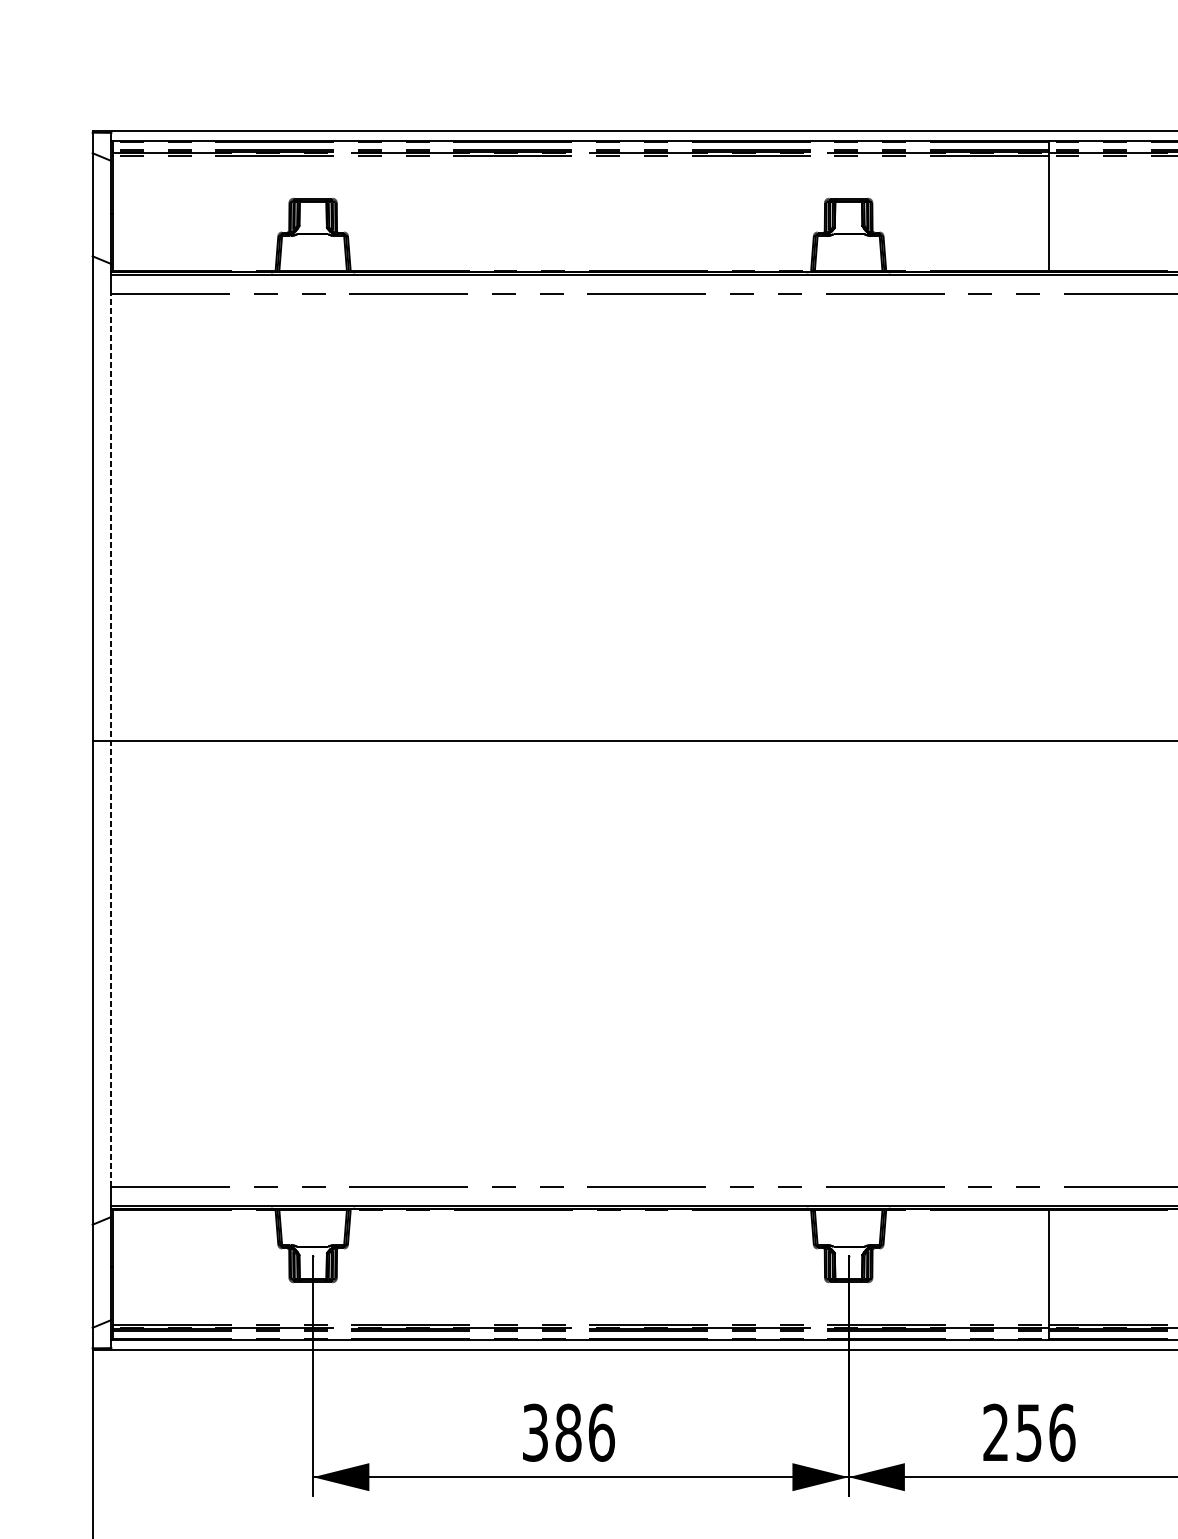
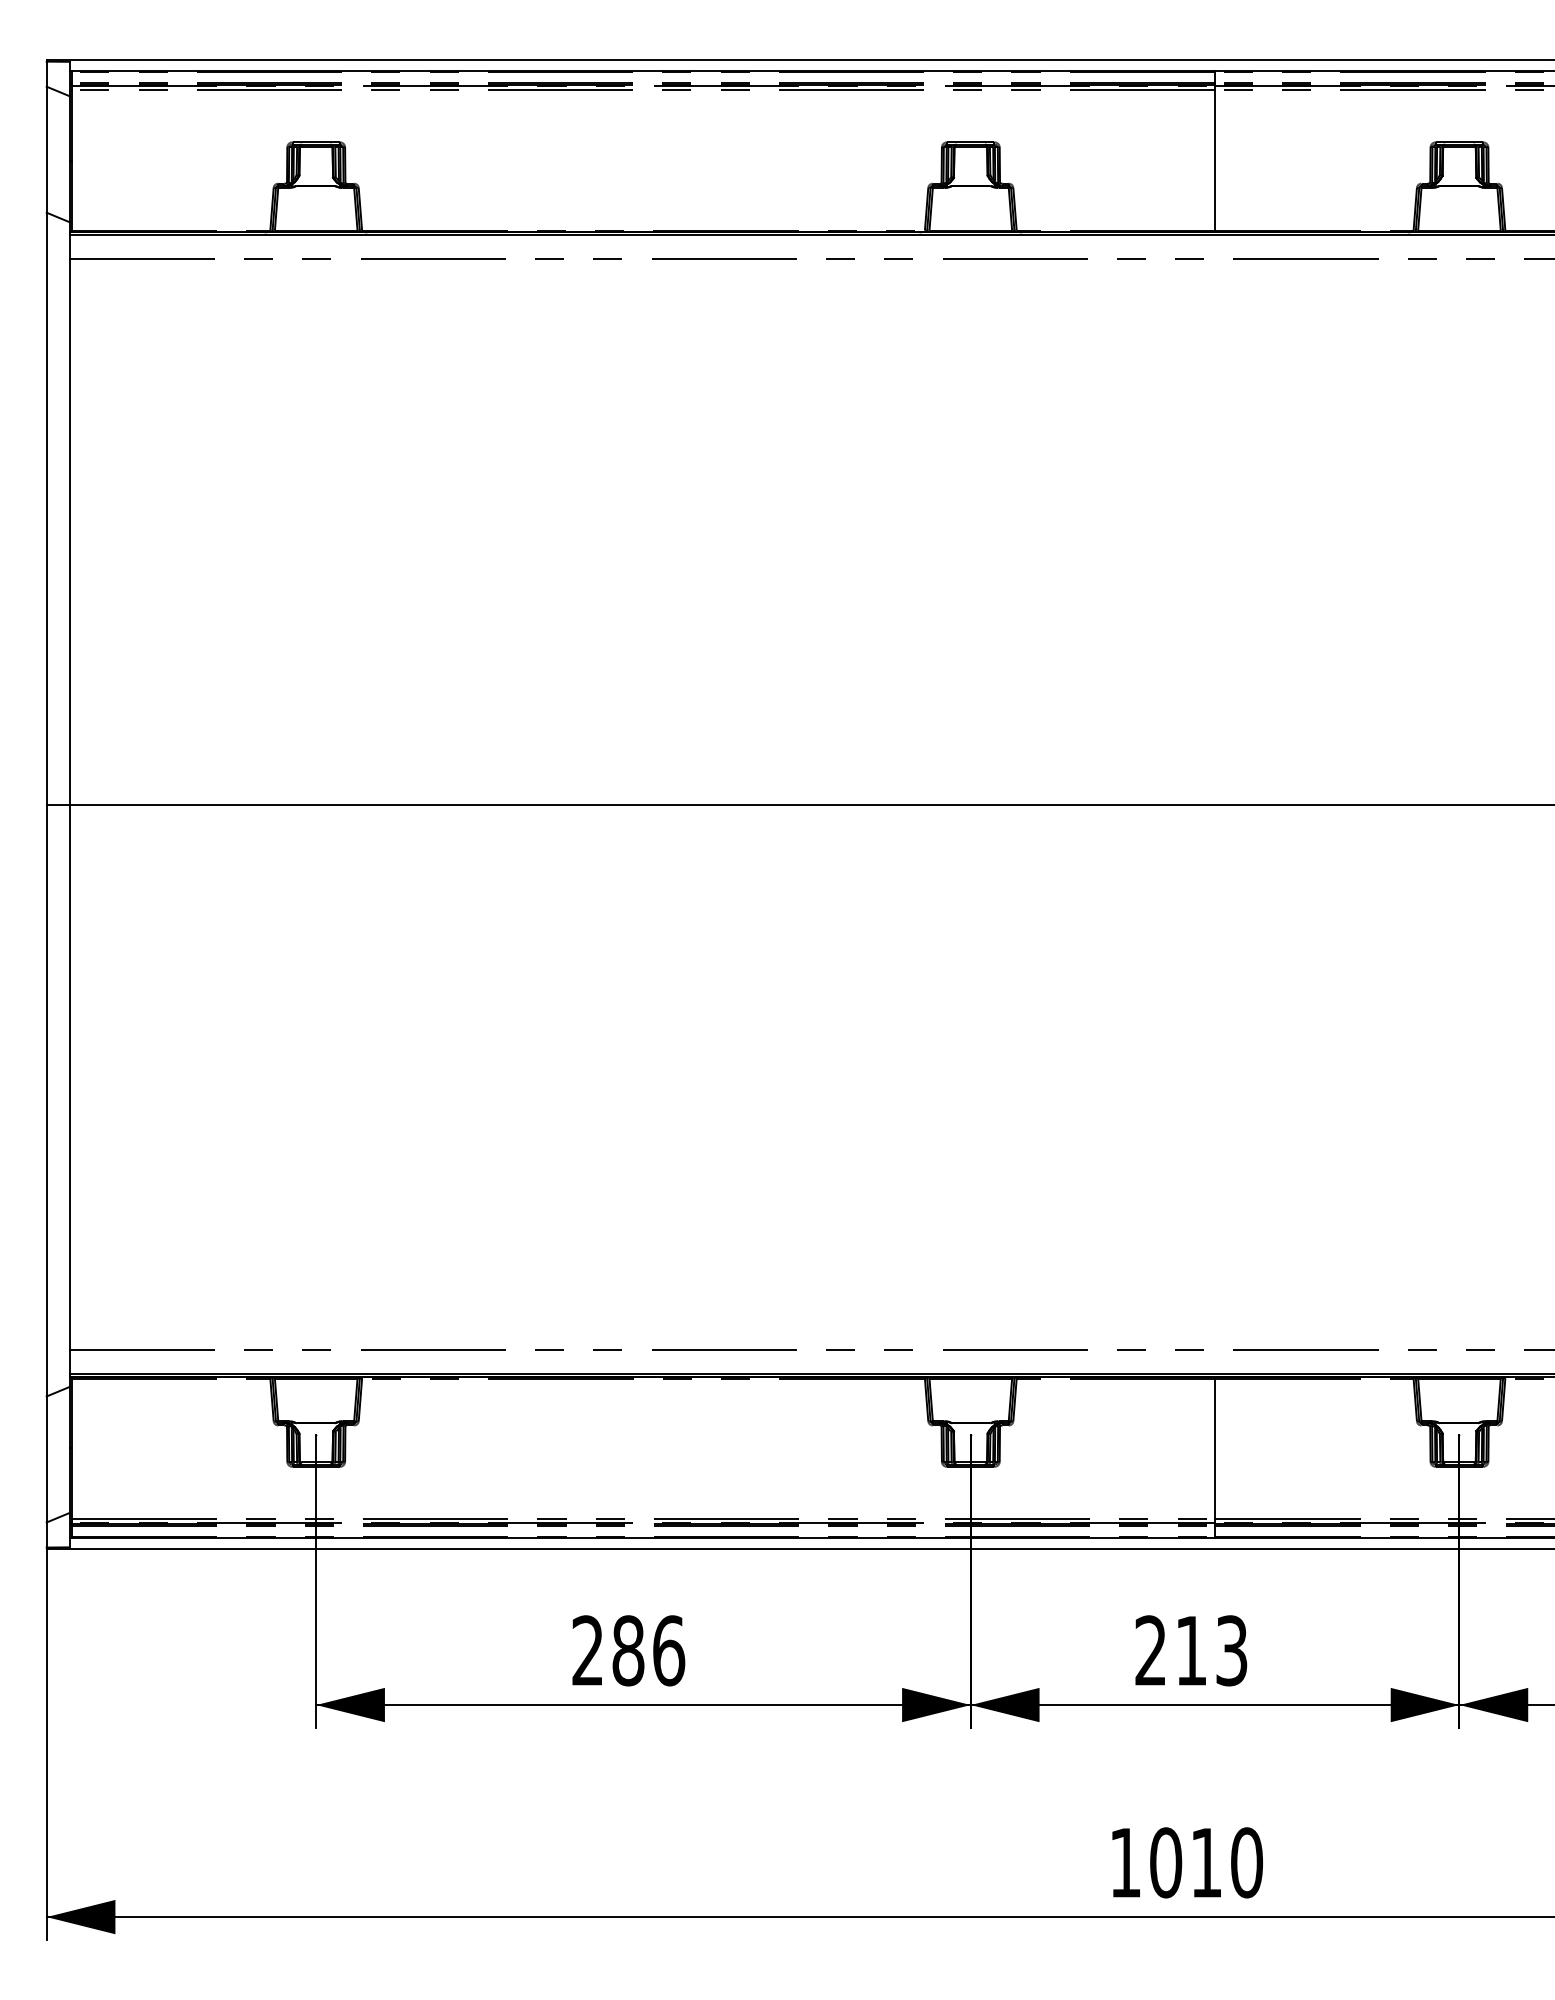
line: (111, 740) -> (69, 804), dashed -> solid
text: (535, 1432) -> (587, 1650), 386 -> 286
text: (1046, 1432) -> (1212, 1650), 256 -> 213

